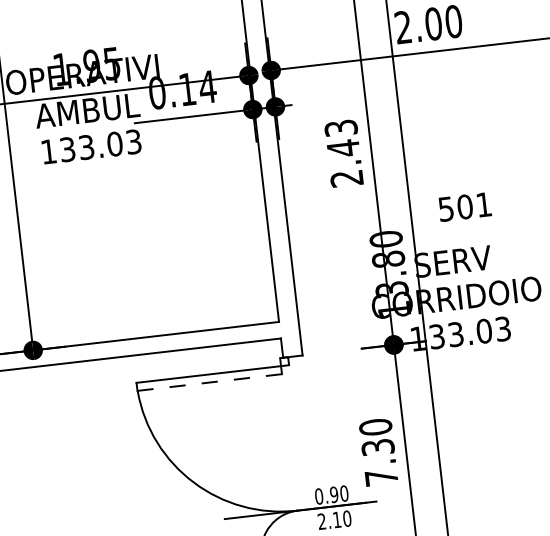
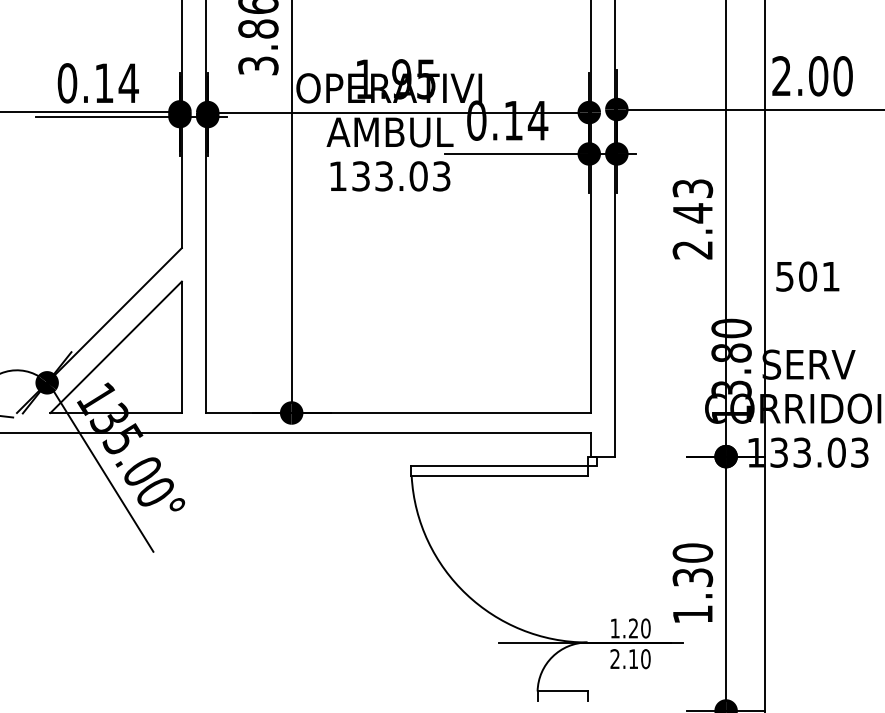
text: (464, 206) -> (807, 276), moved
line: (208, 382) -> (498, 476), dashed -> solid
text: (381, 477) -> (692, 614), 7.30 -> 1.30
text: (326, 495) -> (624, 628), 0.90 -> 1.20

